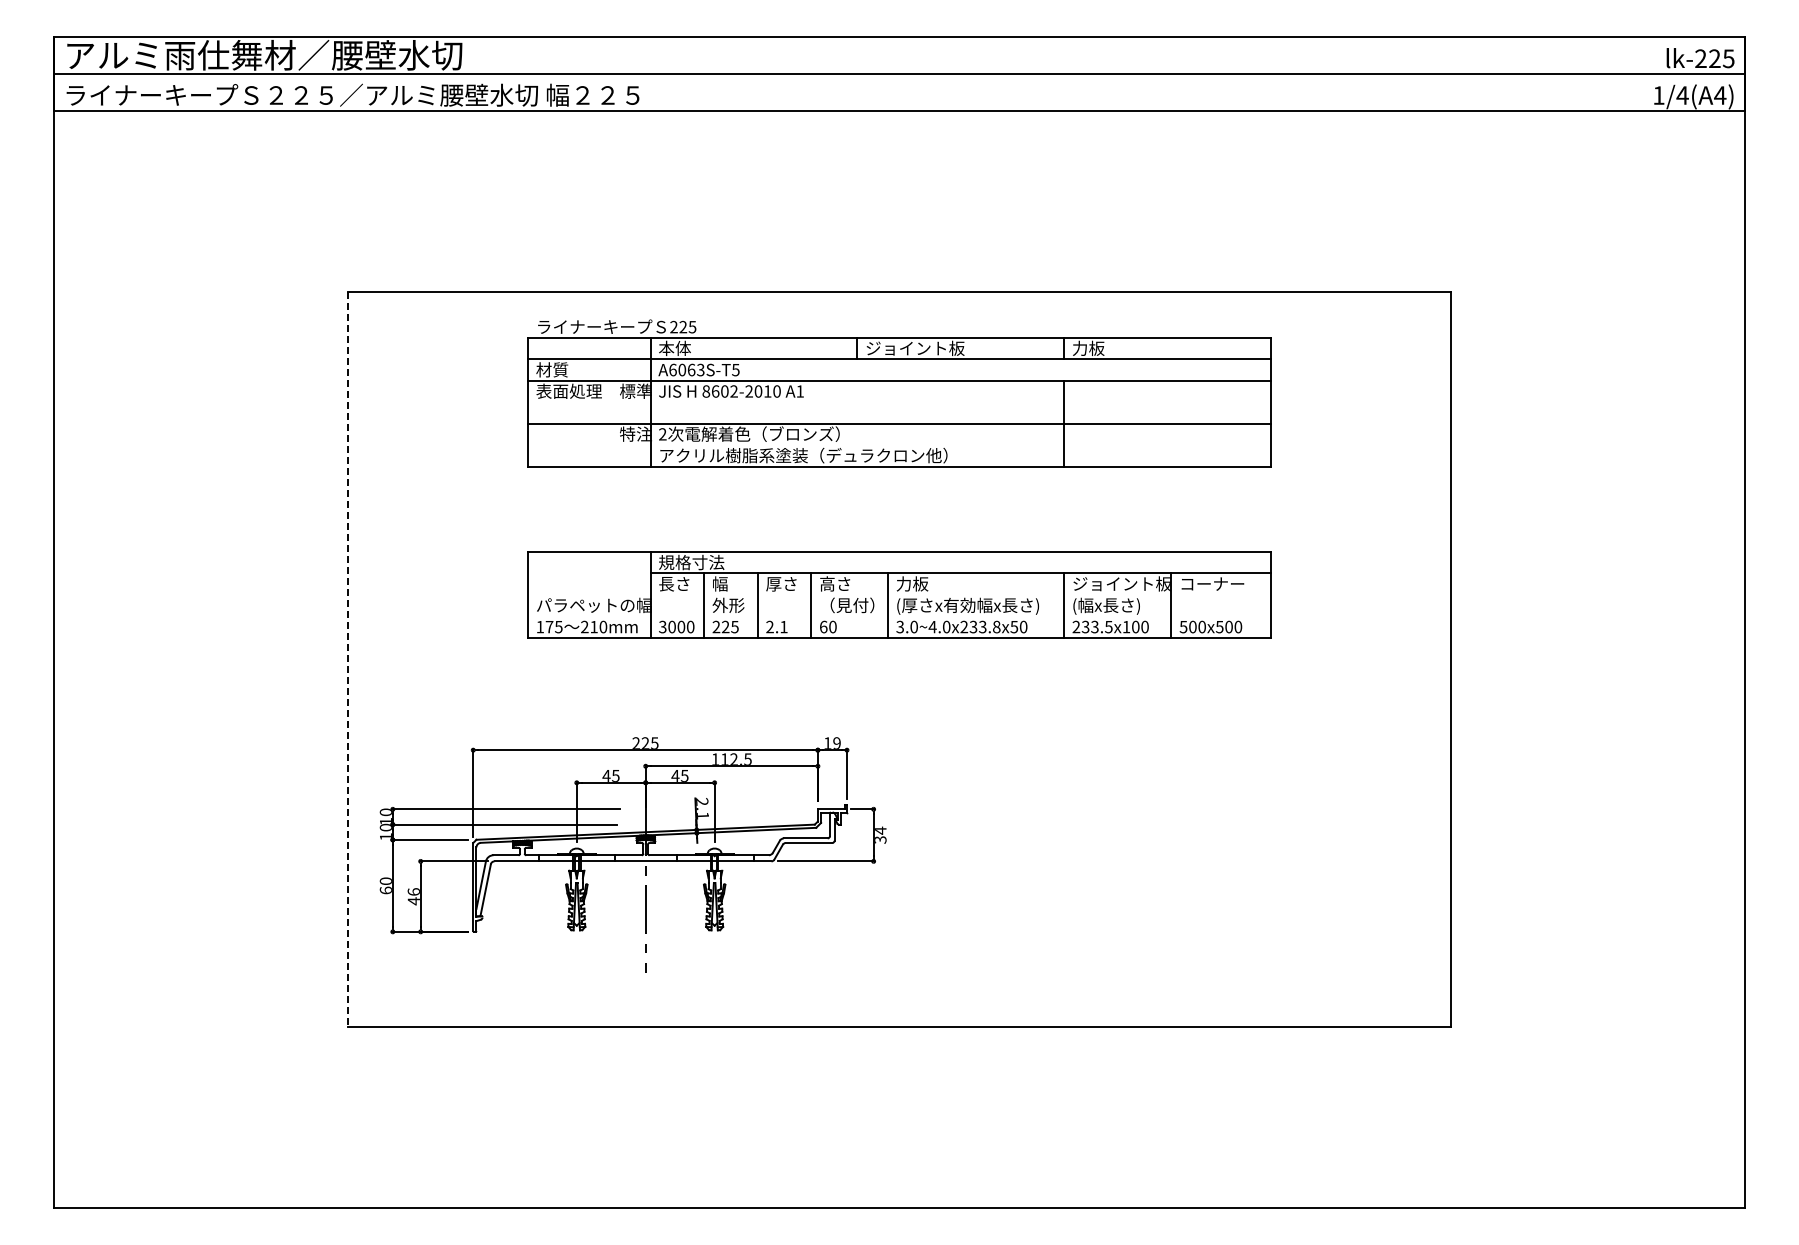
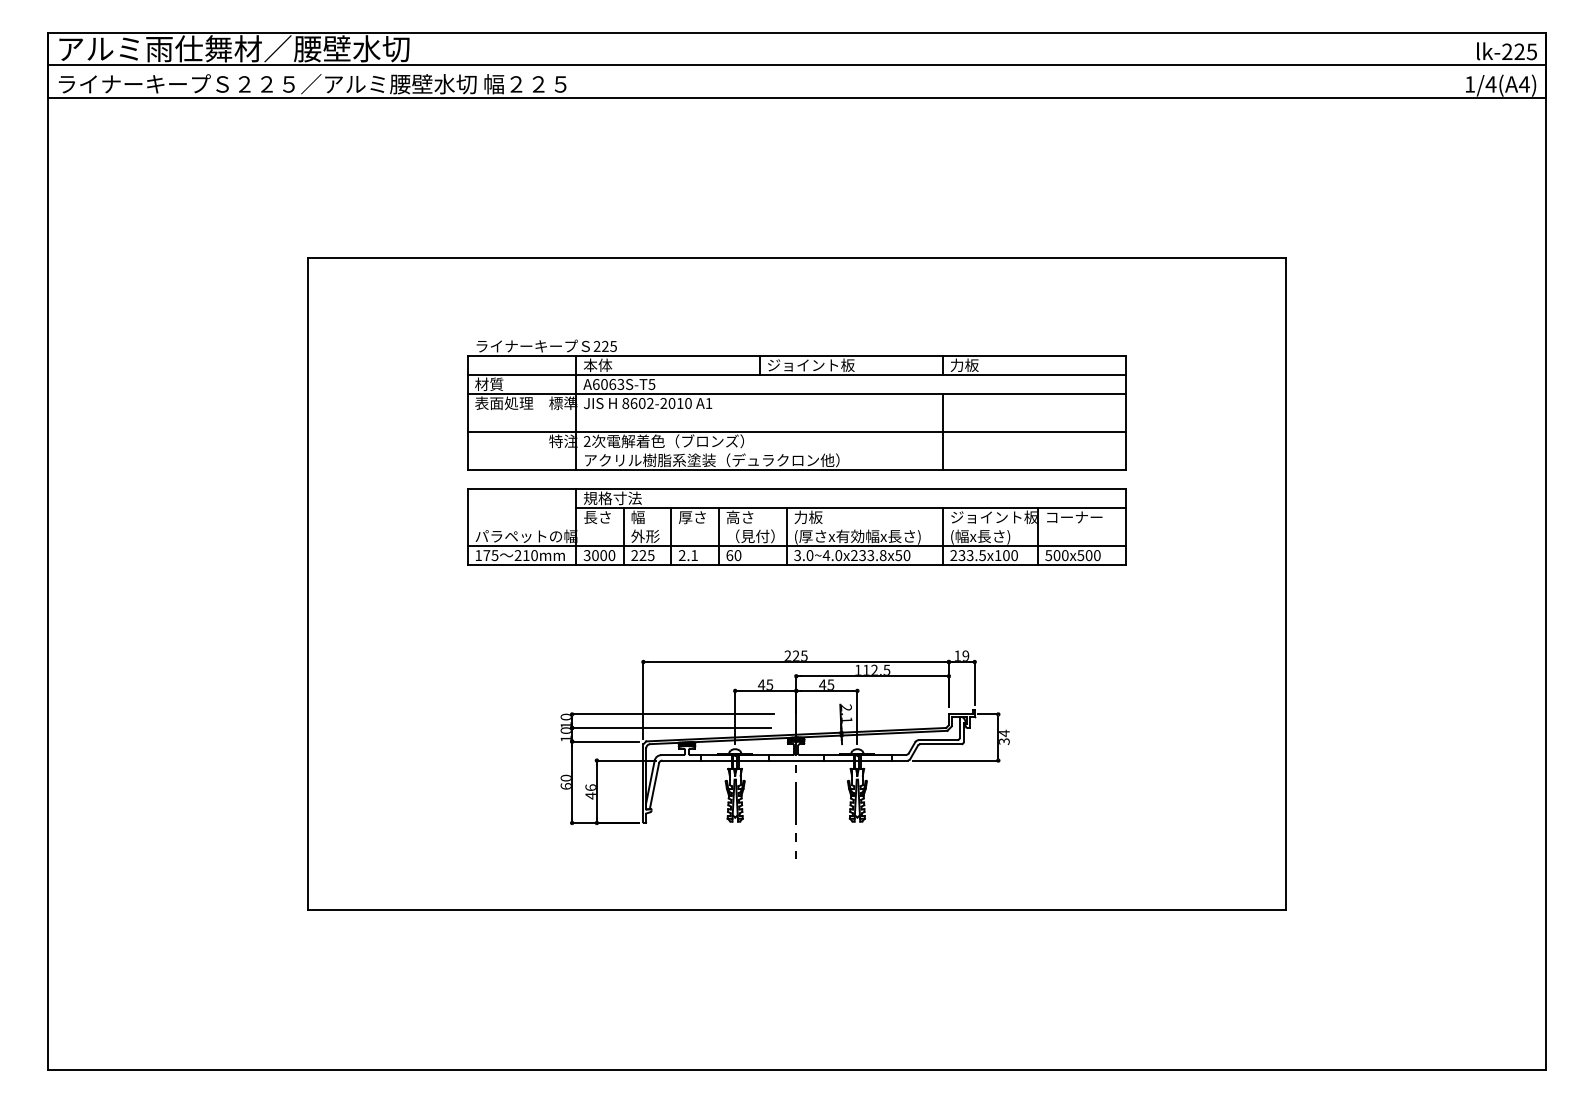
part: (899, 393) -> (797, 405), moved
line: (899, 616) -> (797, 546), added
line: (348, 659) -> (308, 584), dashed -> solid
part: (632, 854) -> (784, 754), moved

